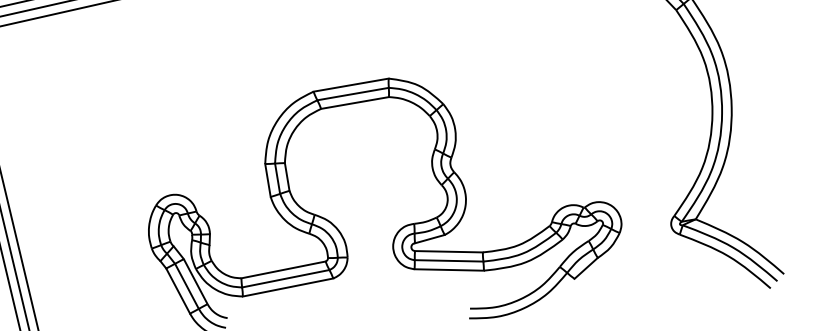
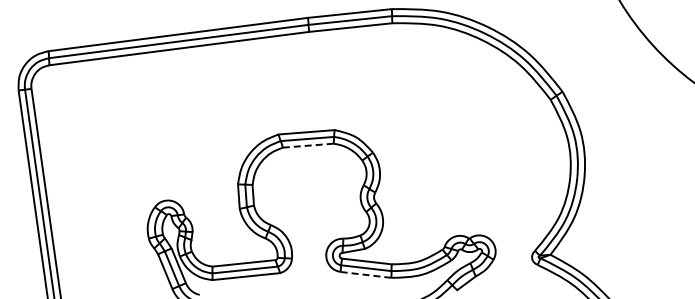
line: (353, 102) -> (307, 145), solid -> dashed
line: (448, 269) -> (365, 274), solid -> dashed

